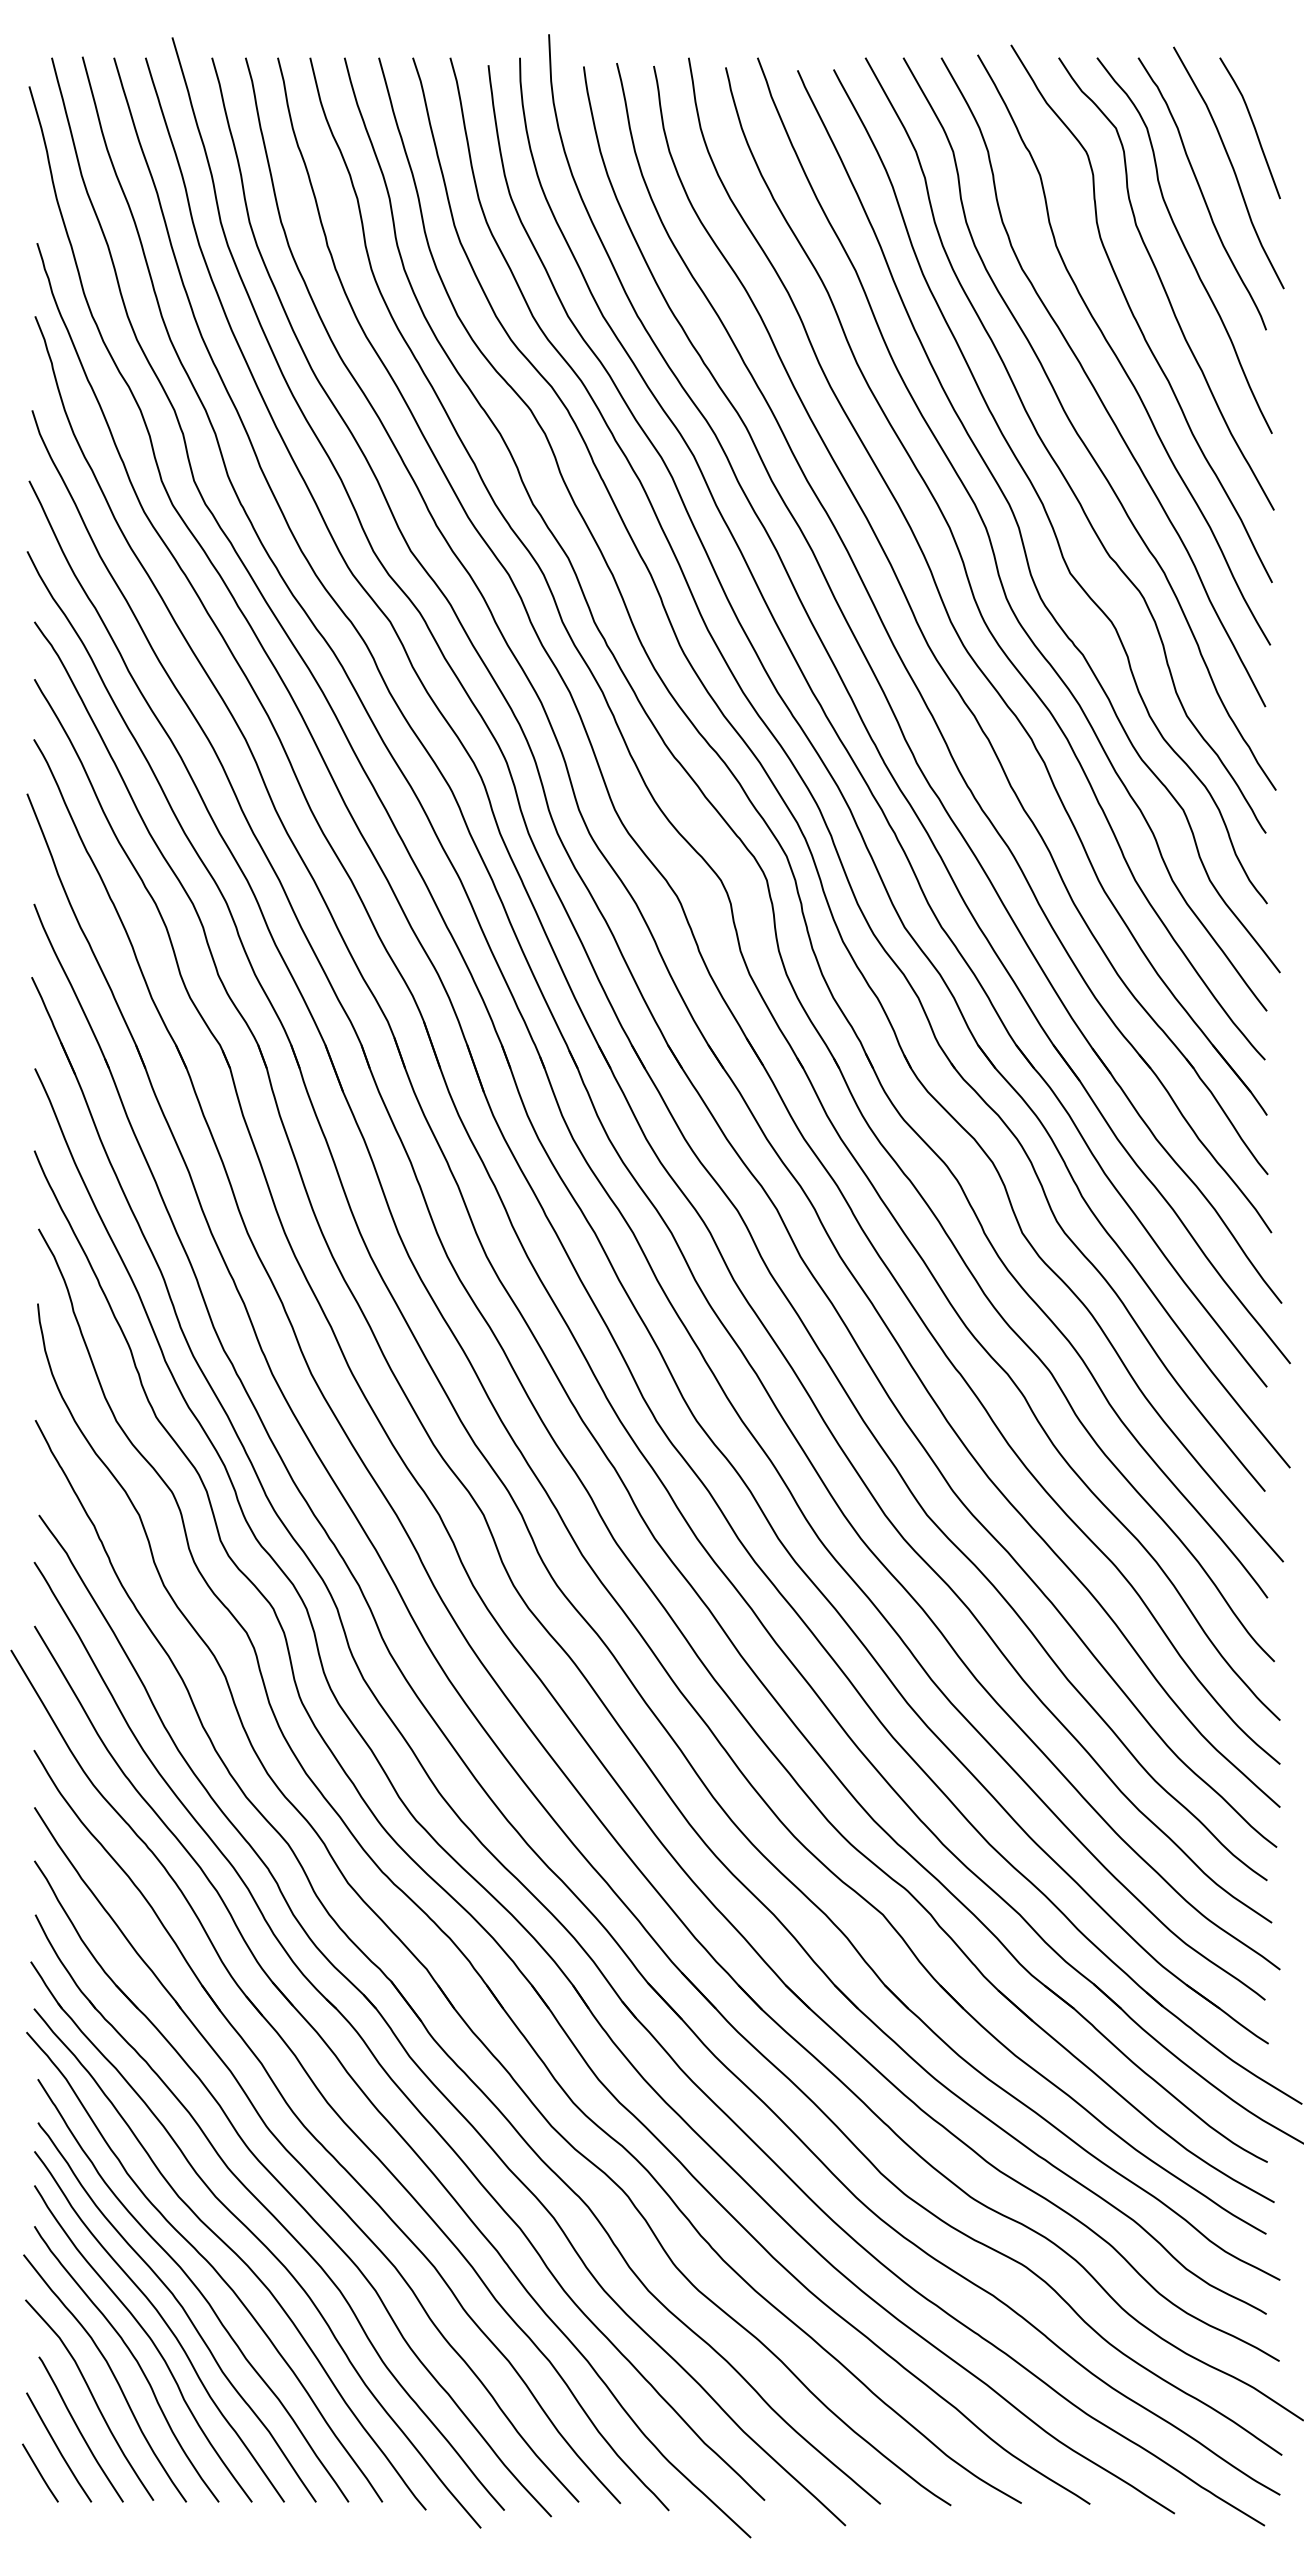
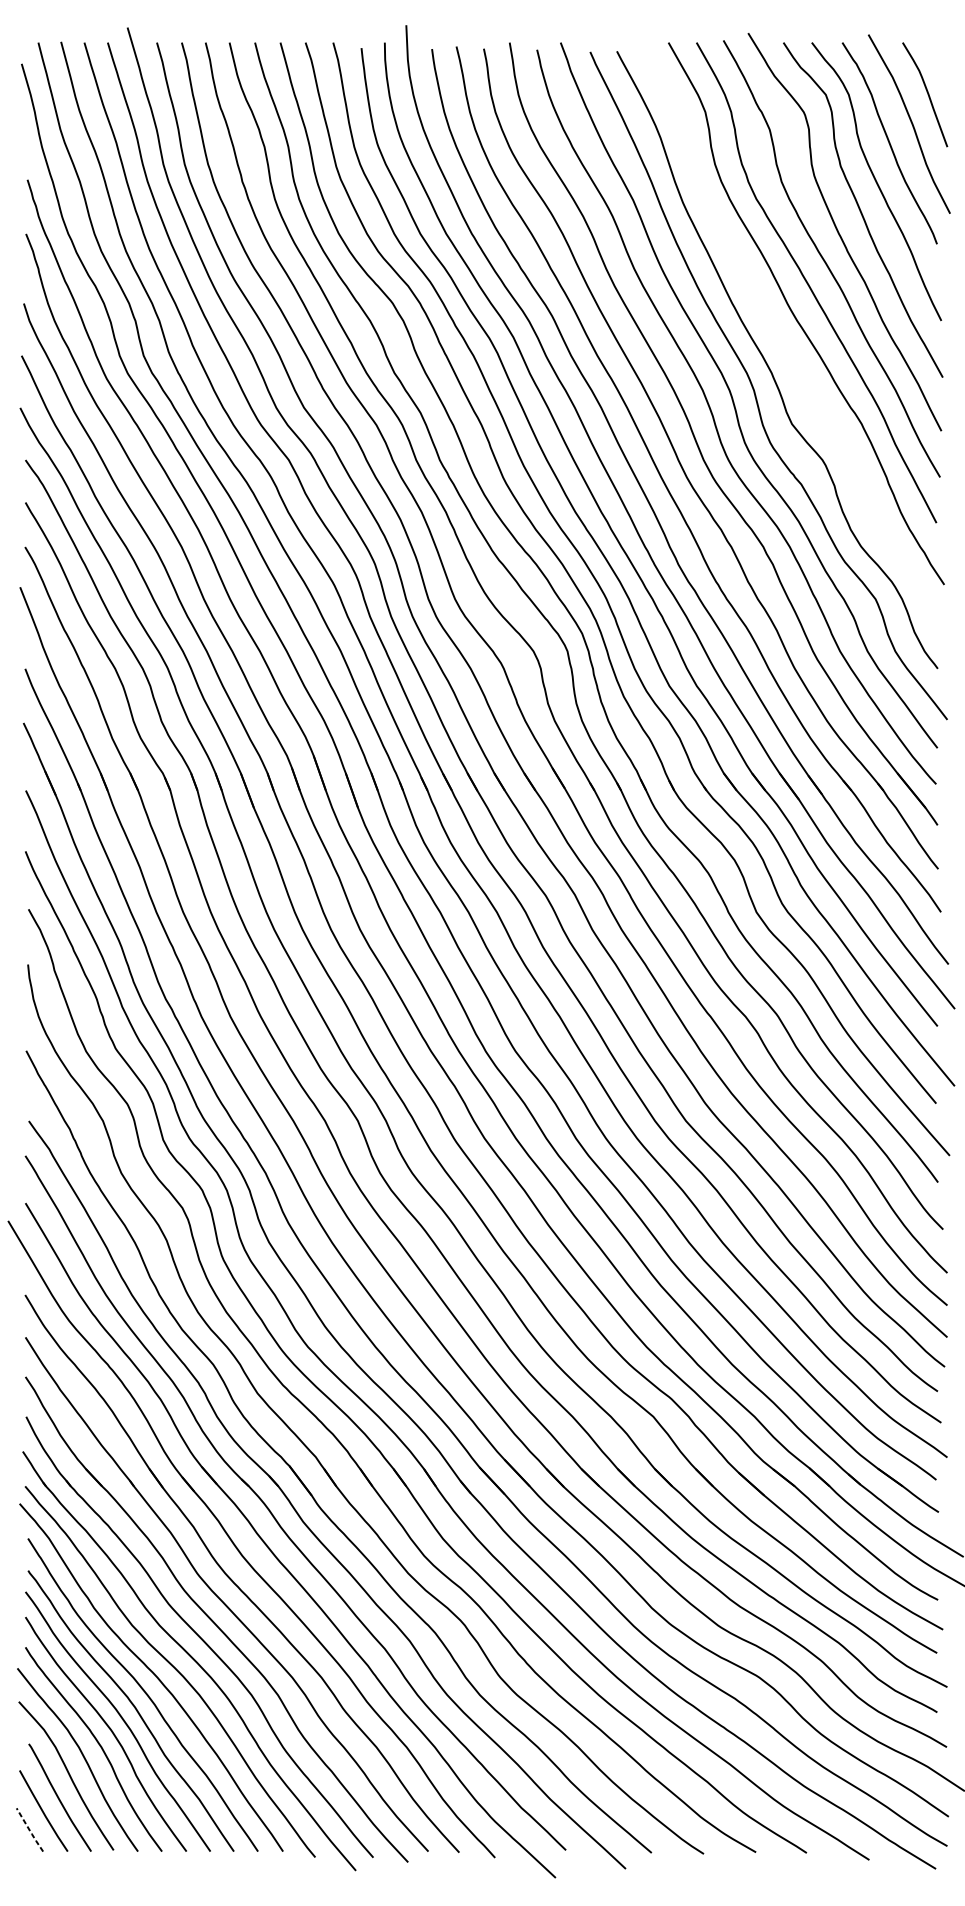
curve: (1051, 454) -> (778, 336), removed
line: (40, 2474) -> (29, 1831), solid -> dashed

